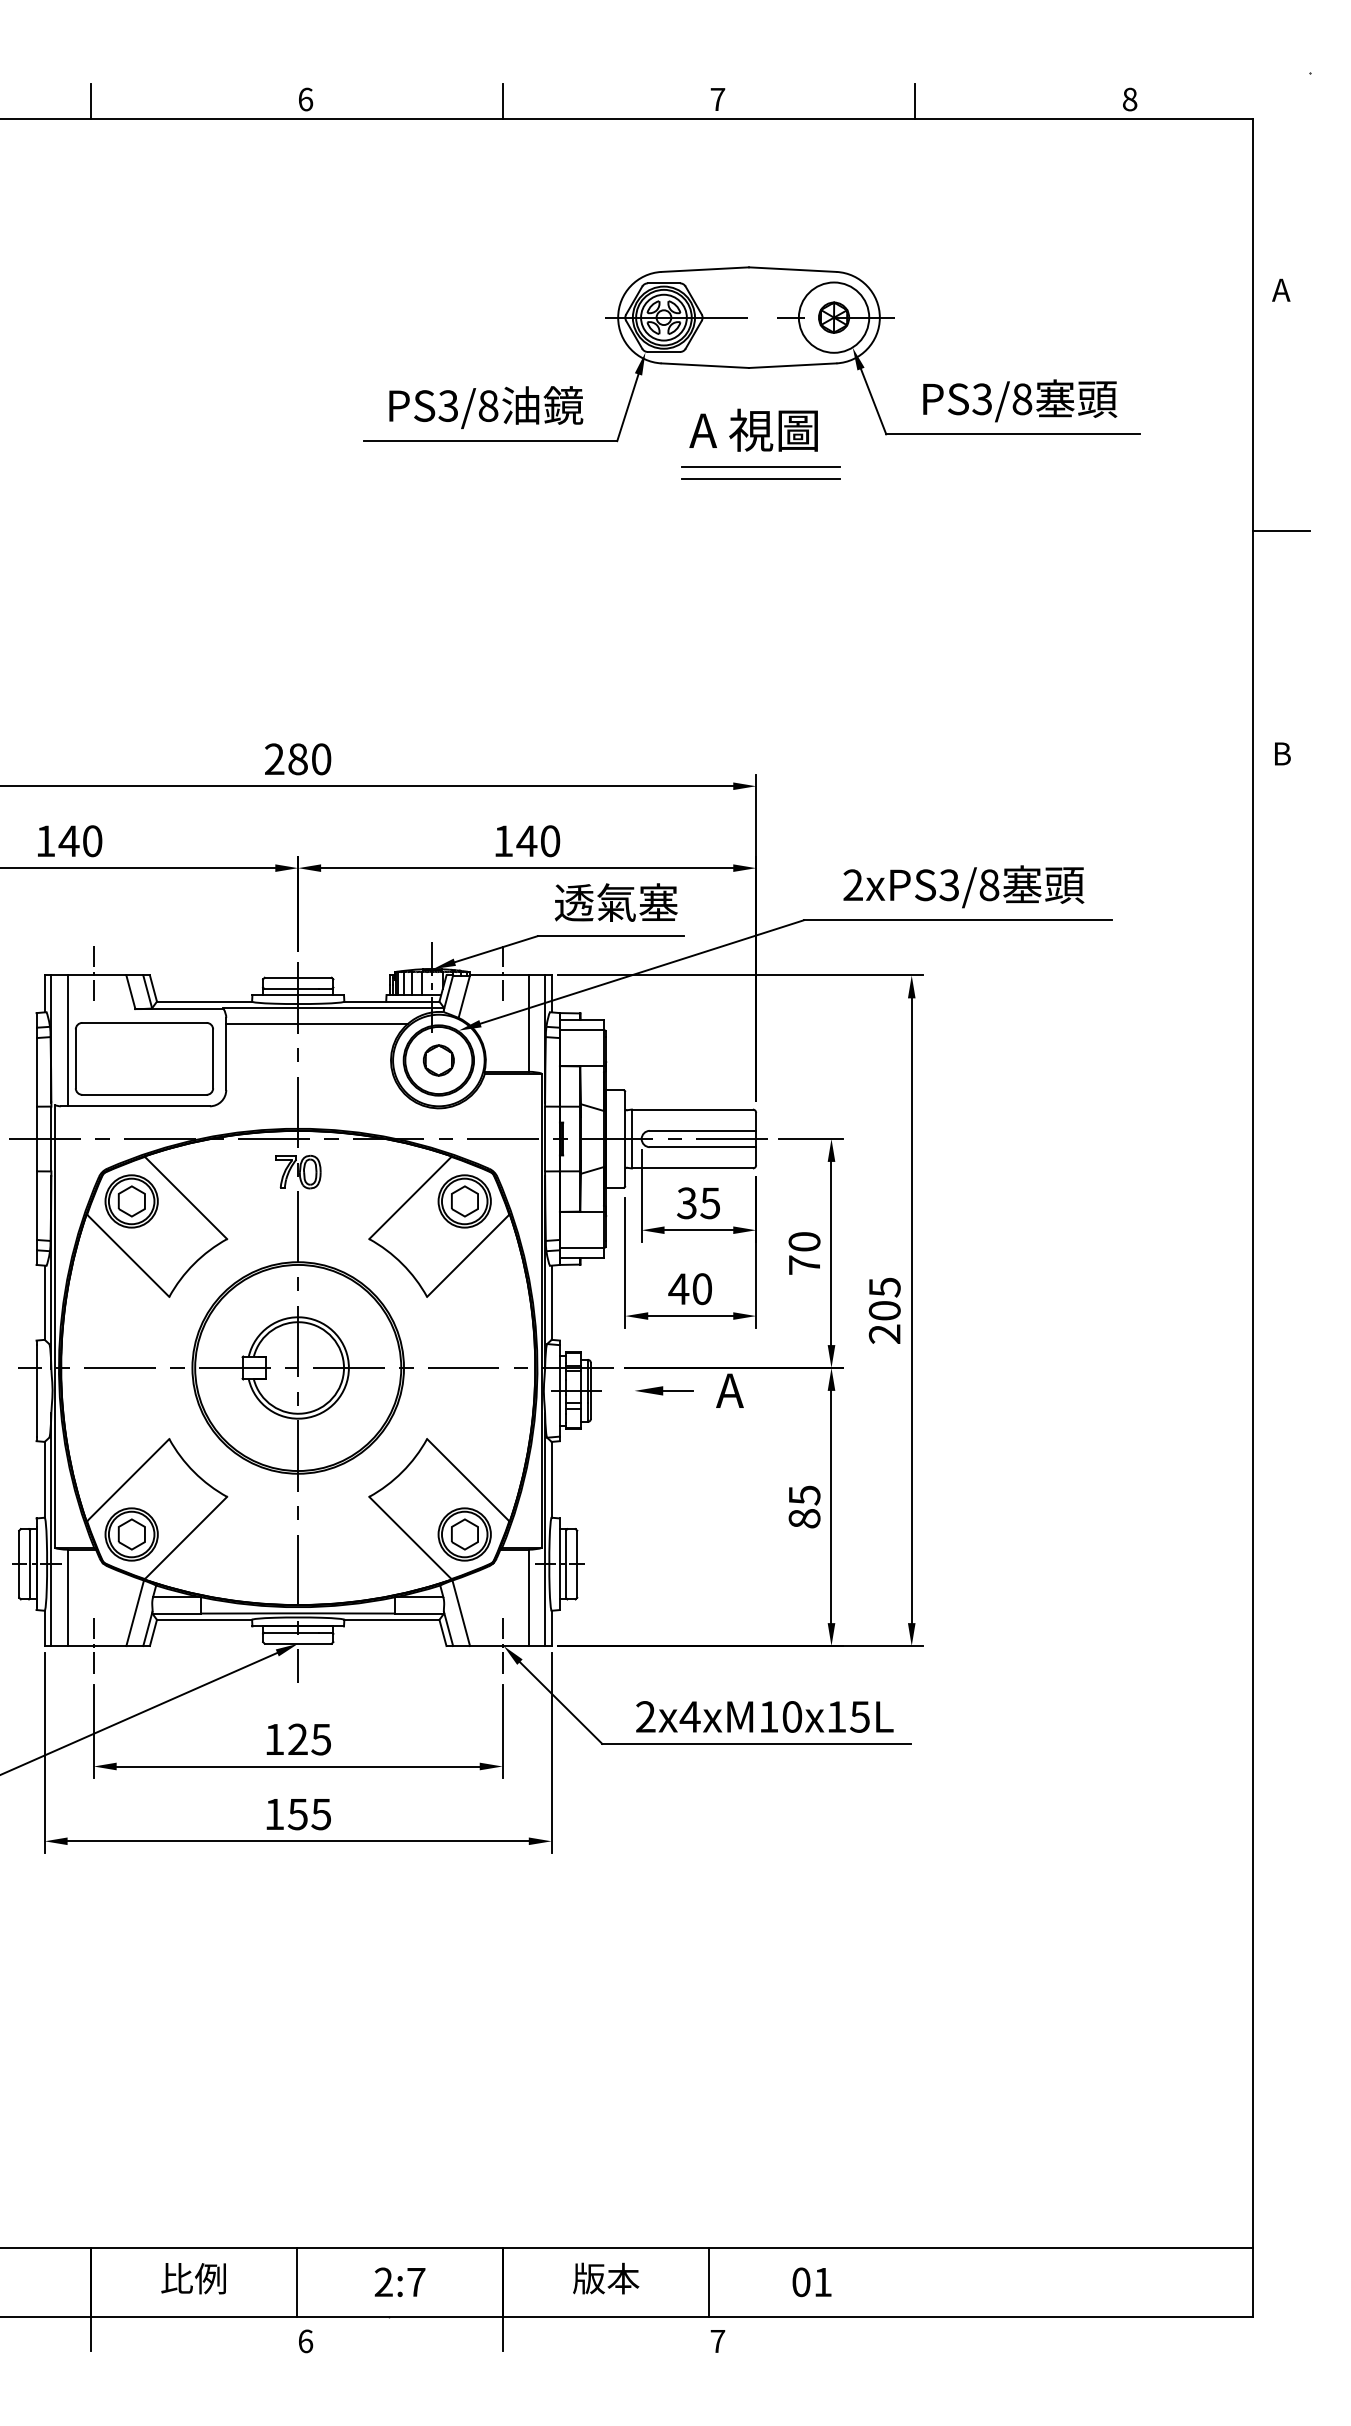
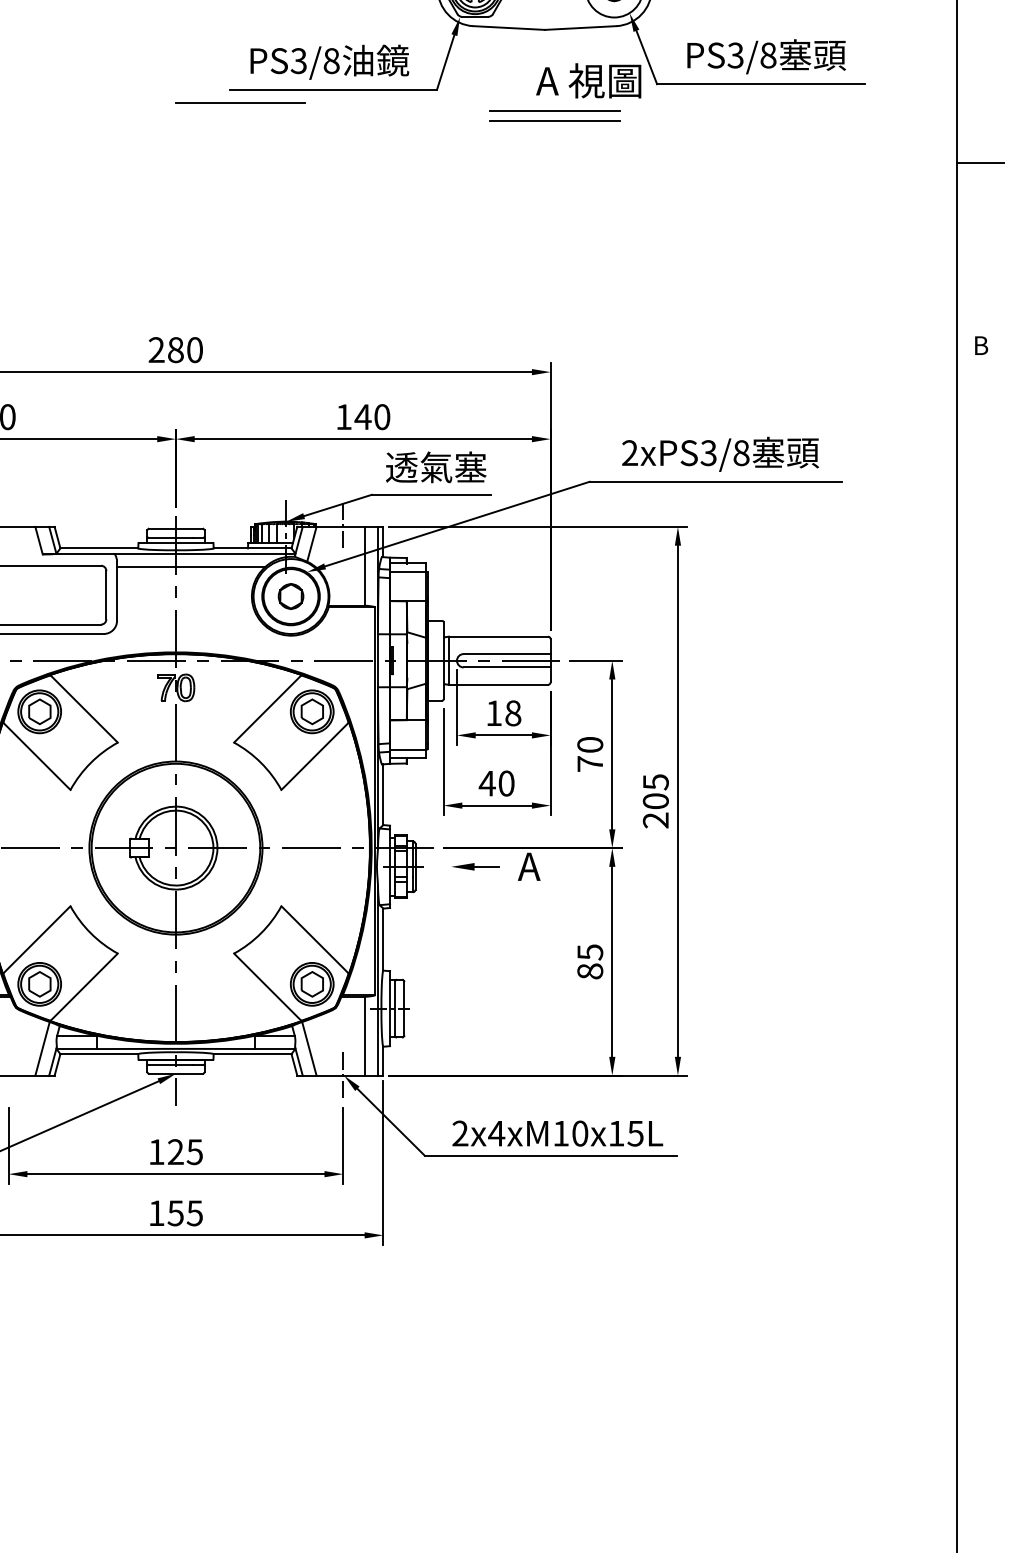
text: (753, 429) -> (588, 80), moved
line: (376, 457) -> (240, 103), added
line: (93, 973) -> (8, 525), removed
text: (698, 1203) -> (503, 713), 35 -> 18
line: (93, 1645) -> (8, 1075), removed

